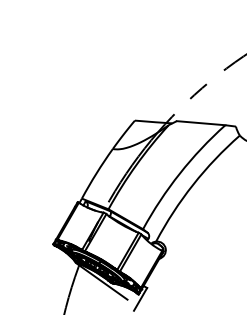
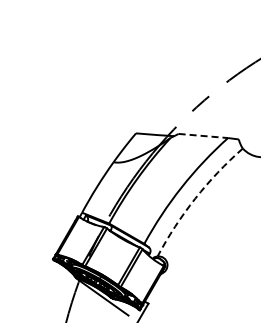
line: (201, 123) -> (203, 136), solid -> dashed
arc: (193, 184) -> (195, 198), solid -> dashed

